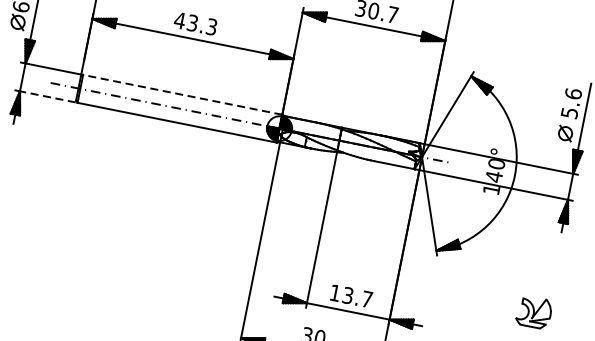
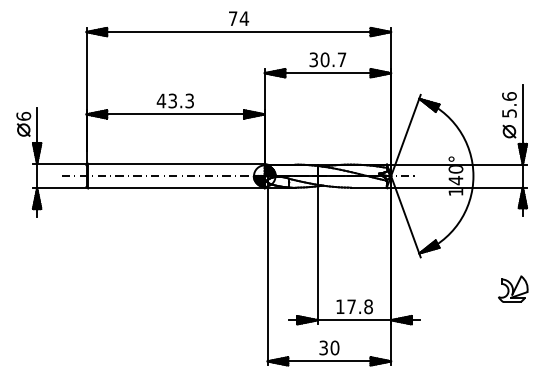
line: (181, 94) -> (175, 163), dashed -> solid
line: (47, 96) -> (61, 188), dashed -> solid
text: (357, 297) -> (359, 306), 13.7 -> 17.8

